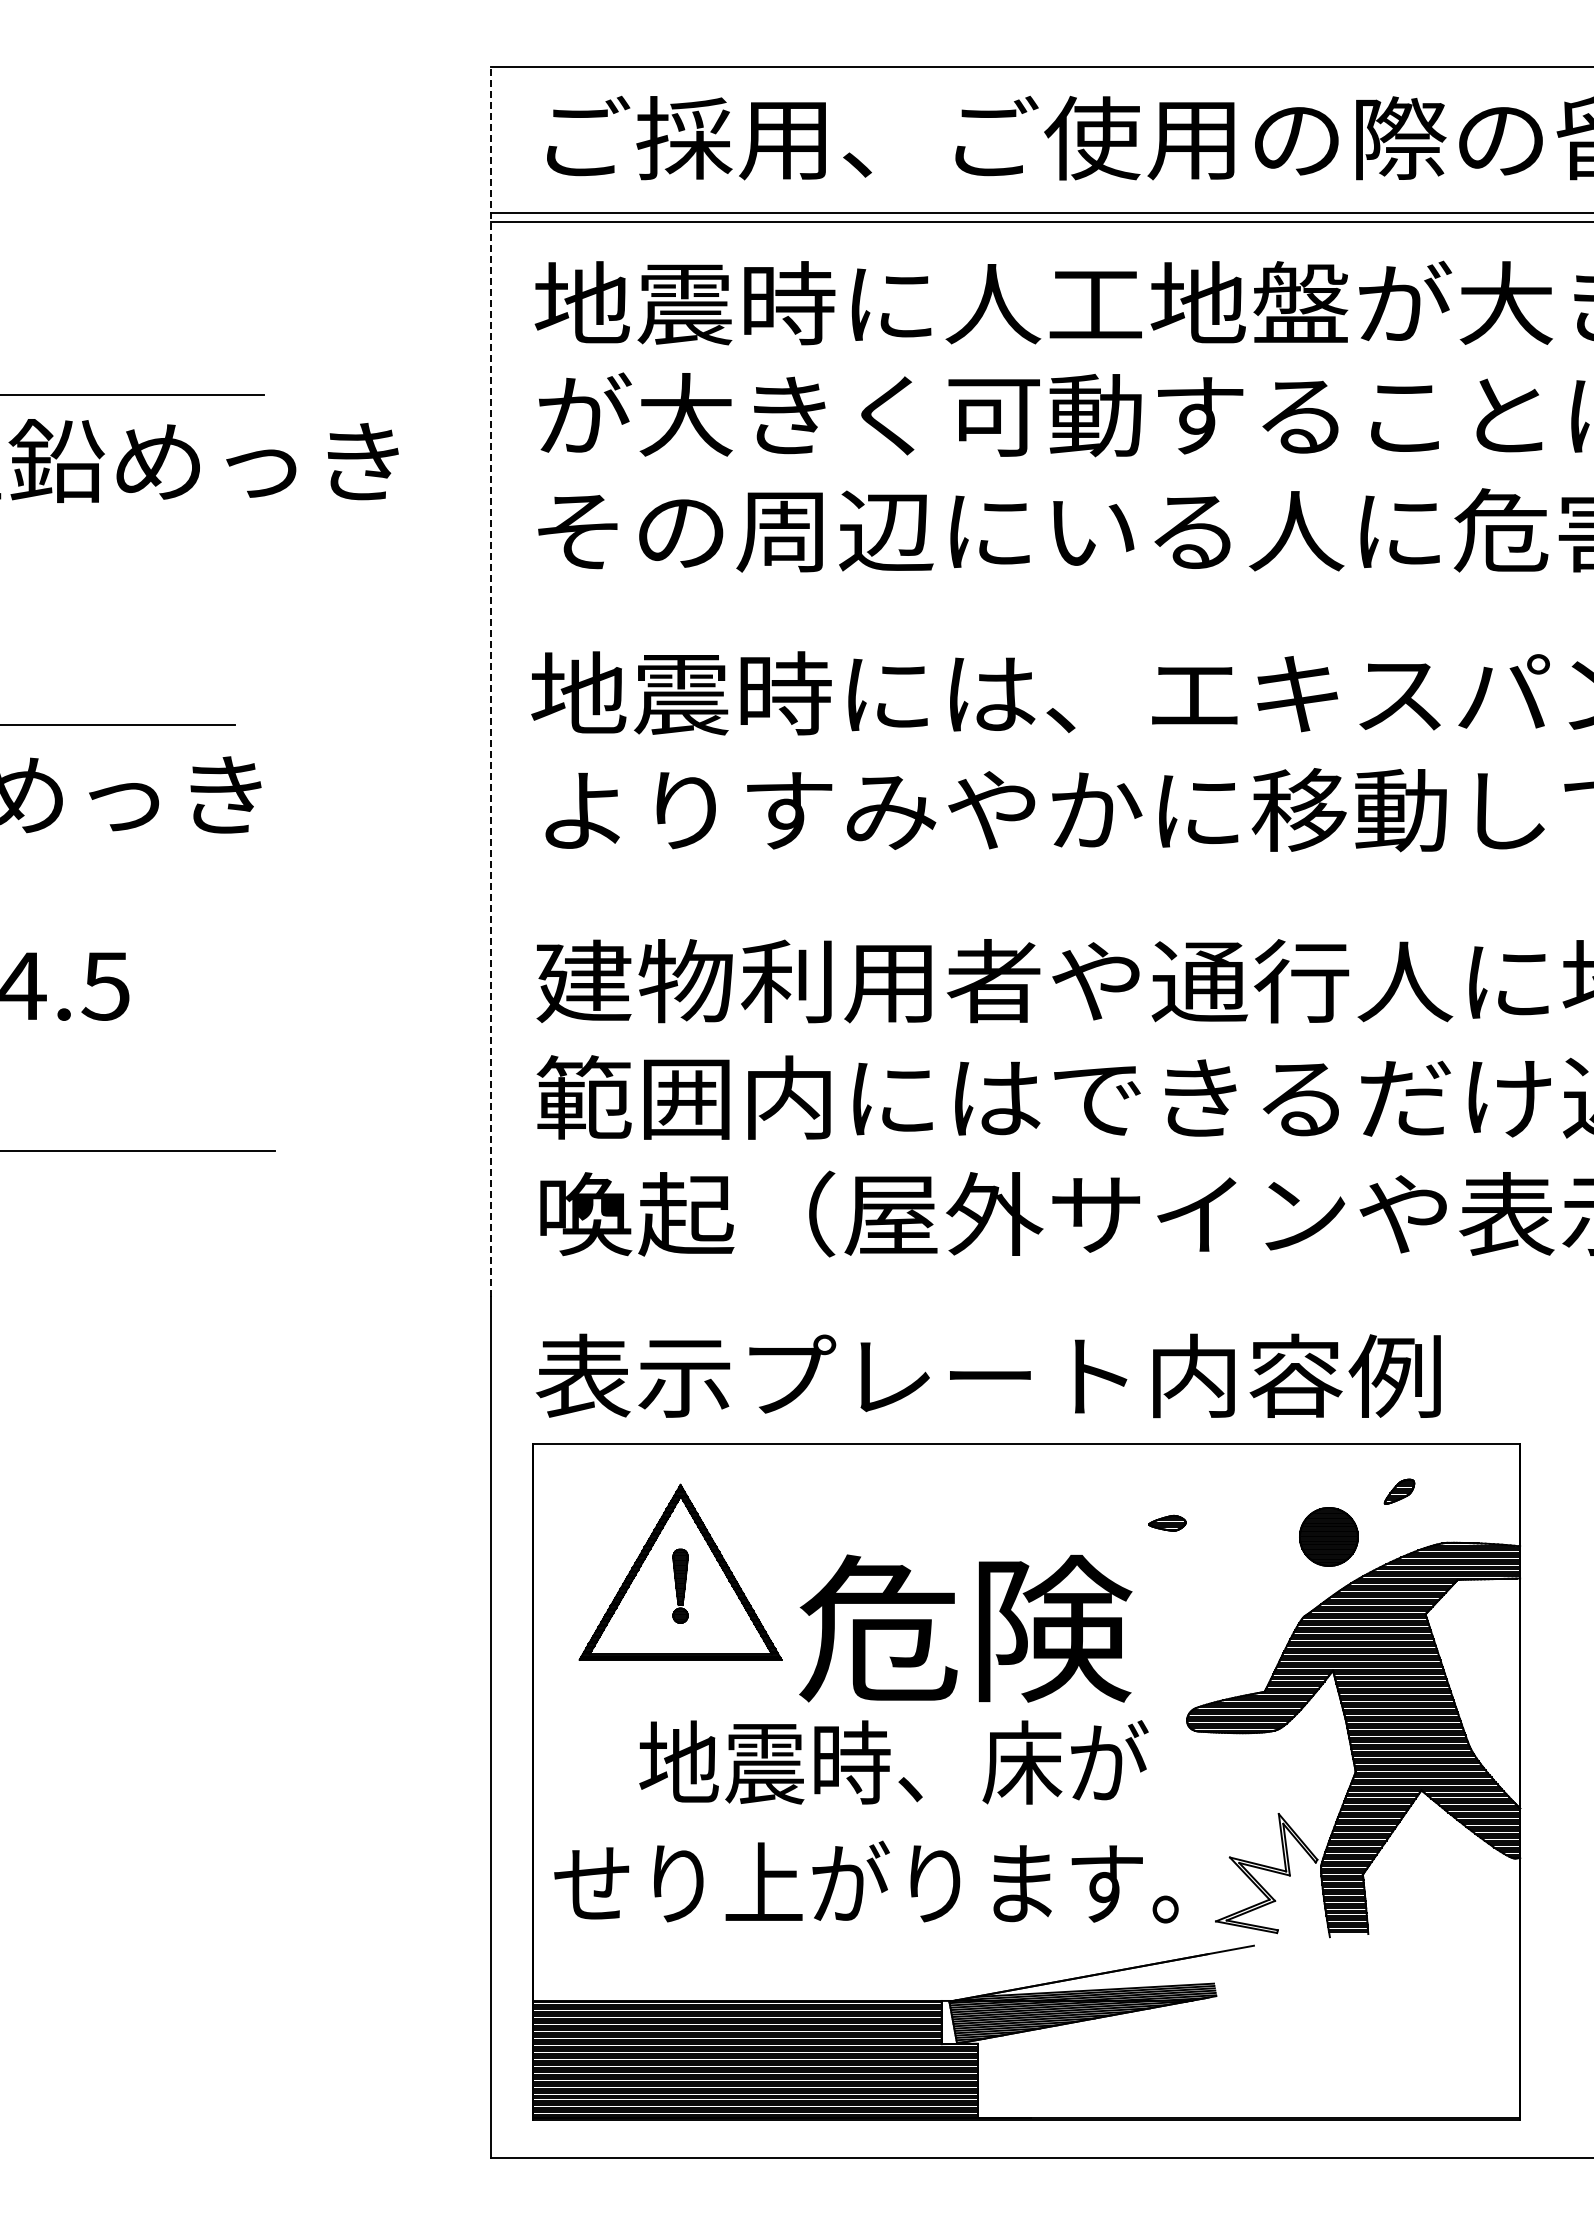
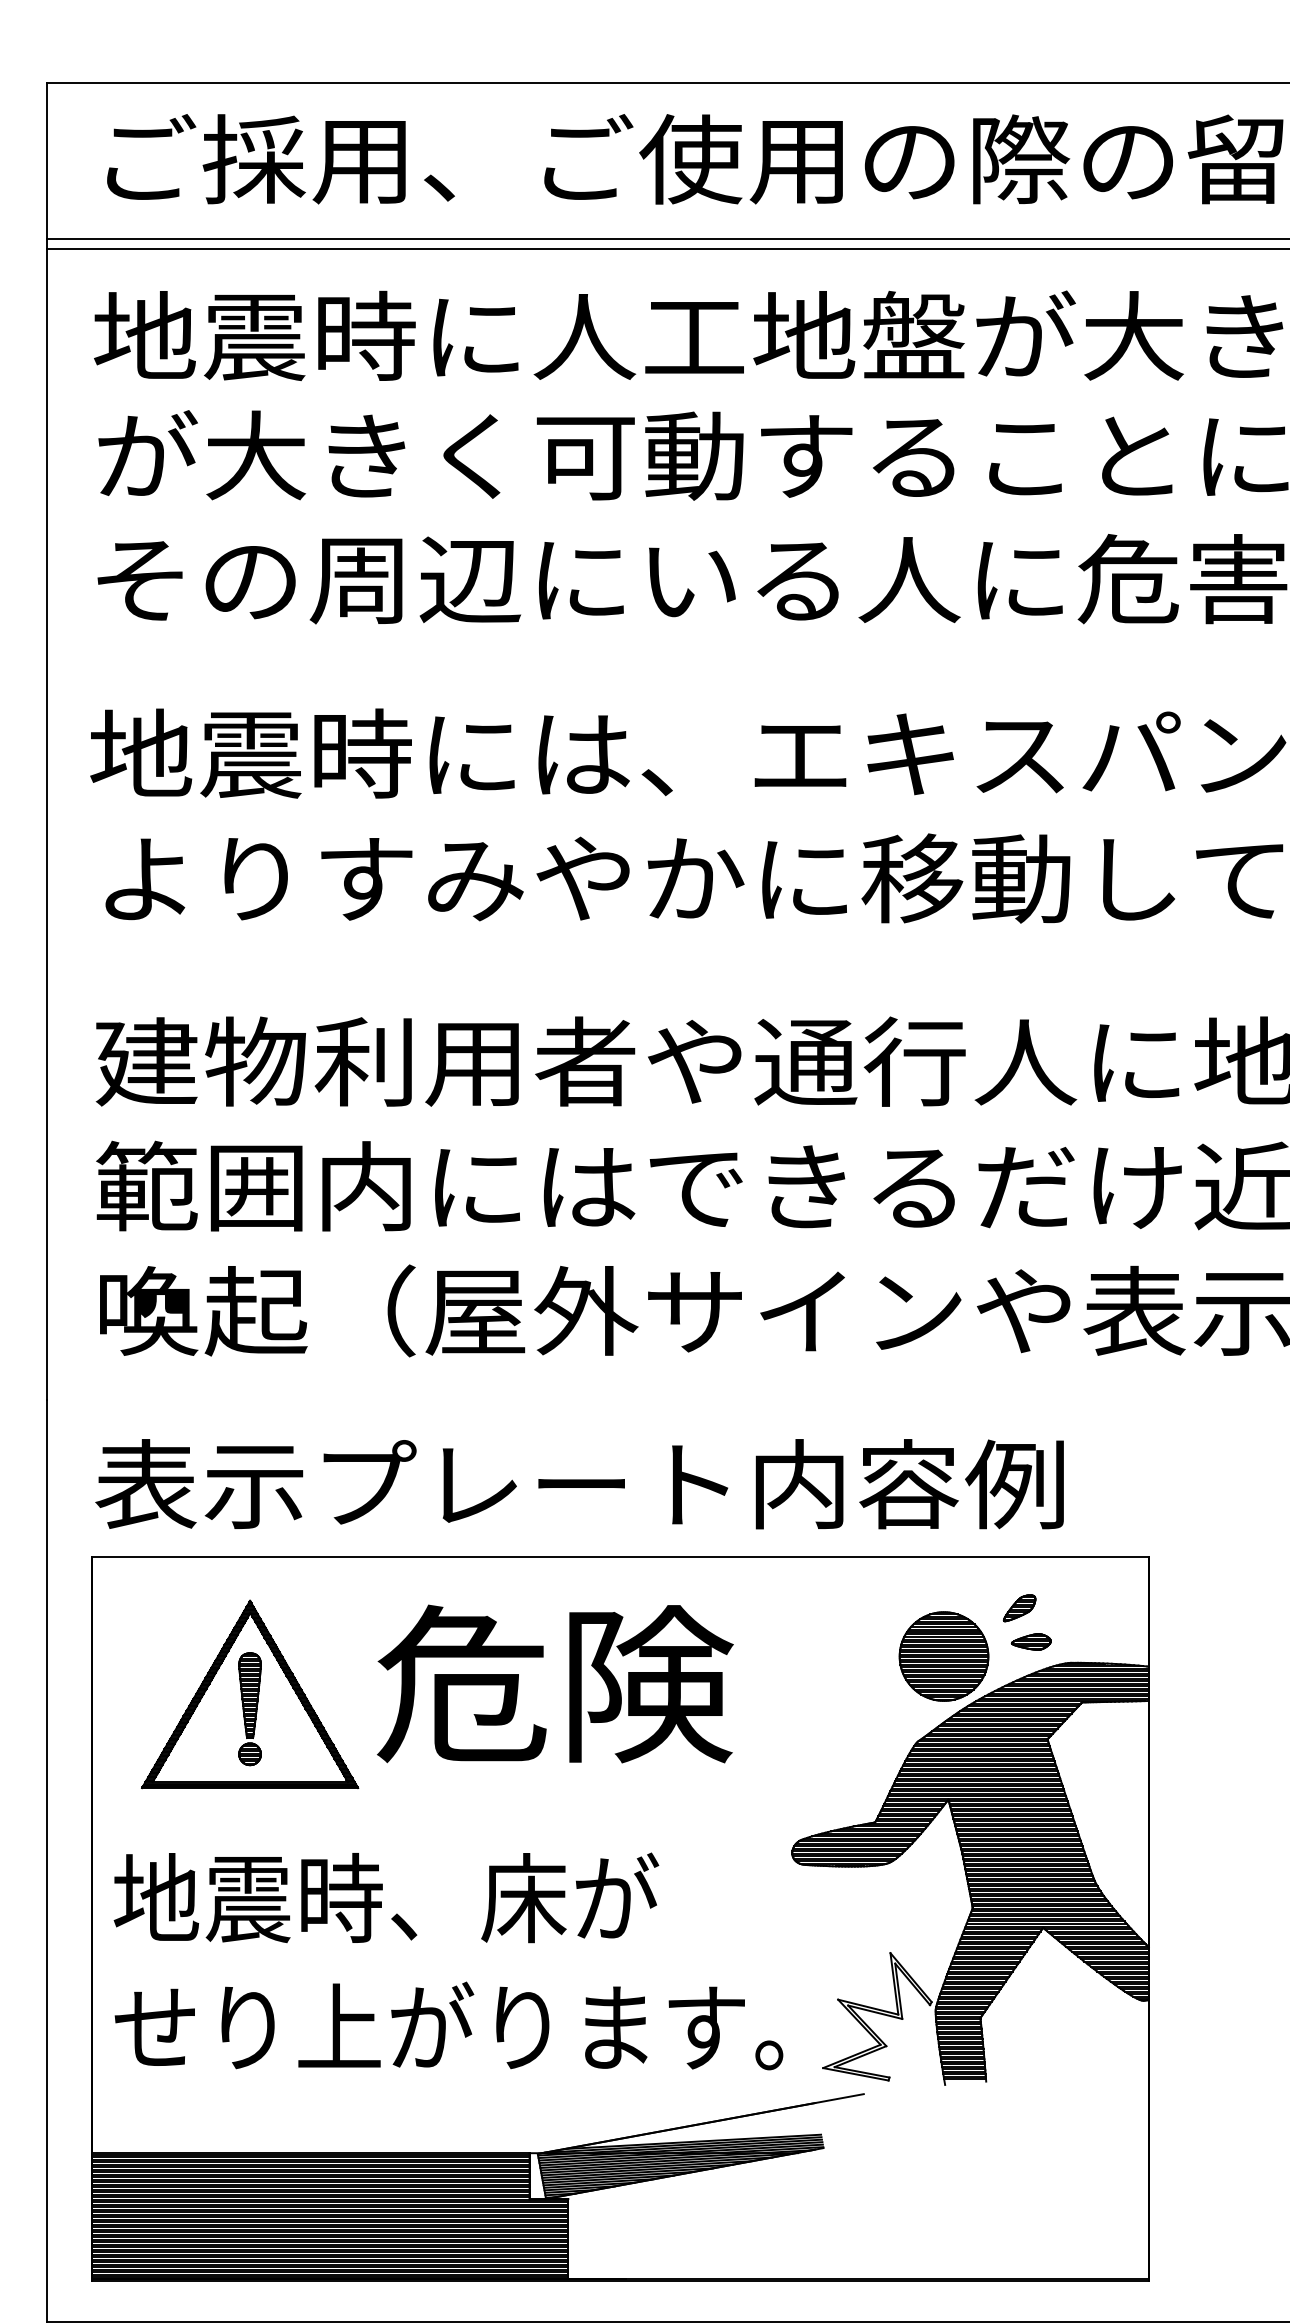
line: (490, 681) -> (46, 740), dashed -> solid
part: (1167, 1522) -> (1031, 1641), moved
part: (1328, 1536) -> (943, 1656), size x1.43
part: (680, 1586) -> (250, 1709), size x1.43
text: (965, 1628) -> (555, 1683), moved
text: (893, 1762) -> (385, 1897), moved

